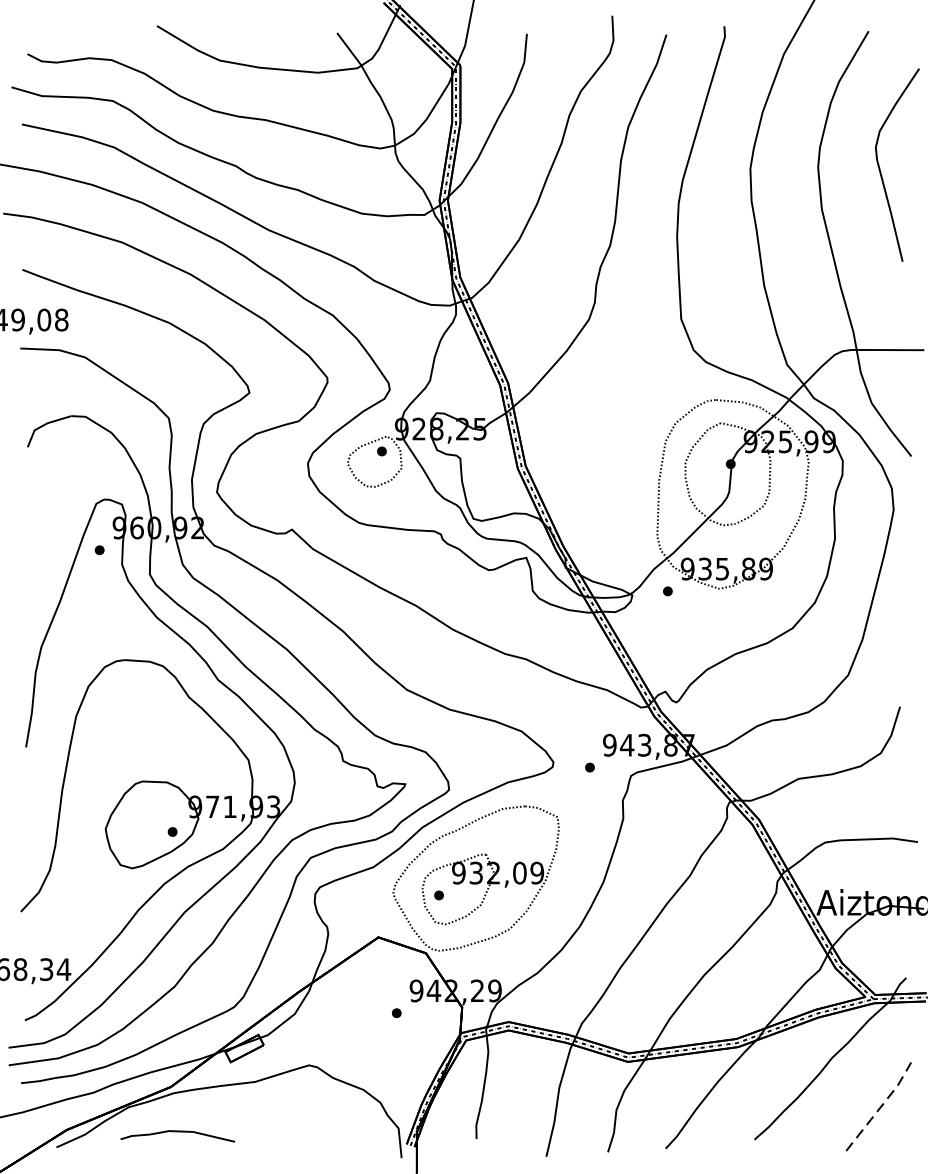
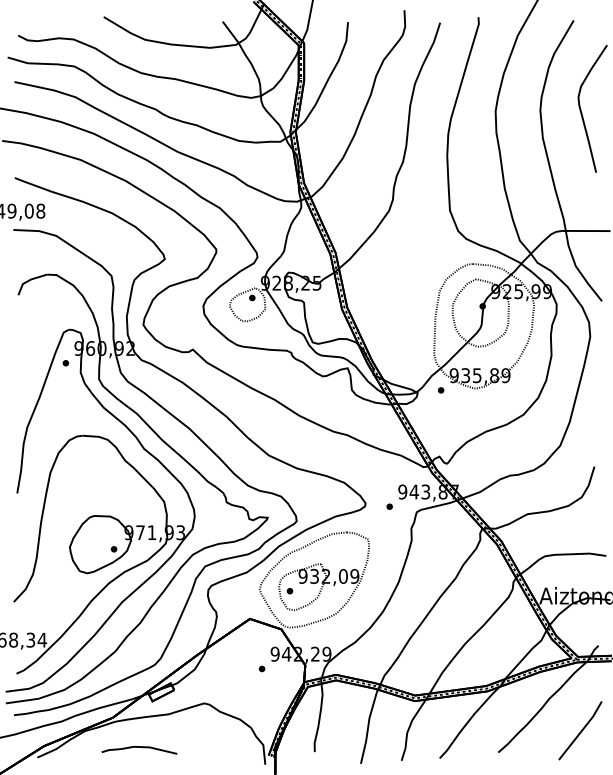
line: (880, 1107) -> (581, 731), dashed -> solid
curve: (177, 1132) -> (139, 747), moved

